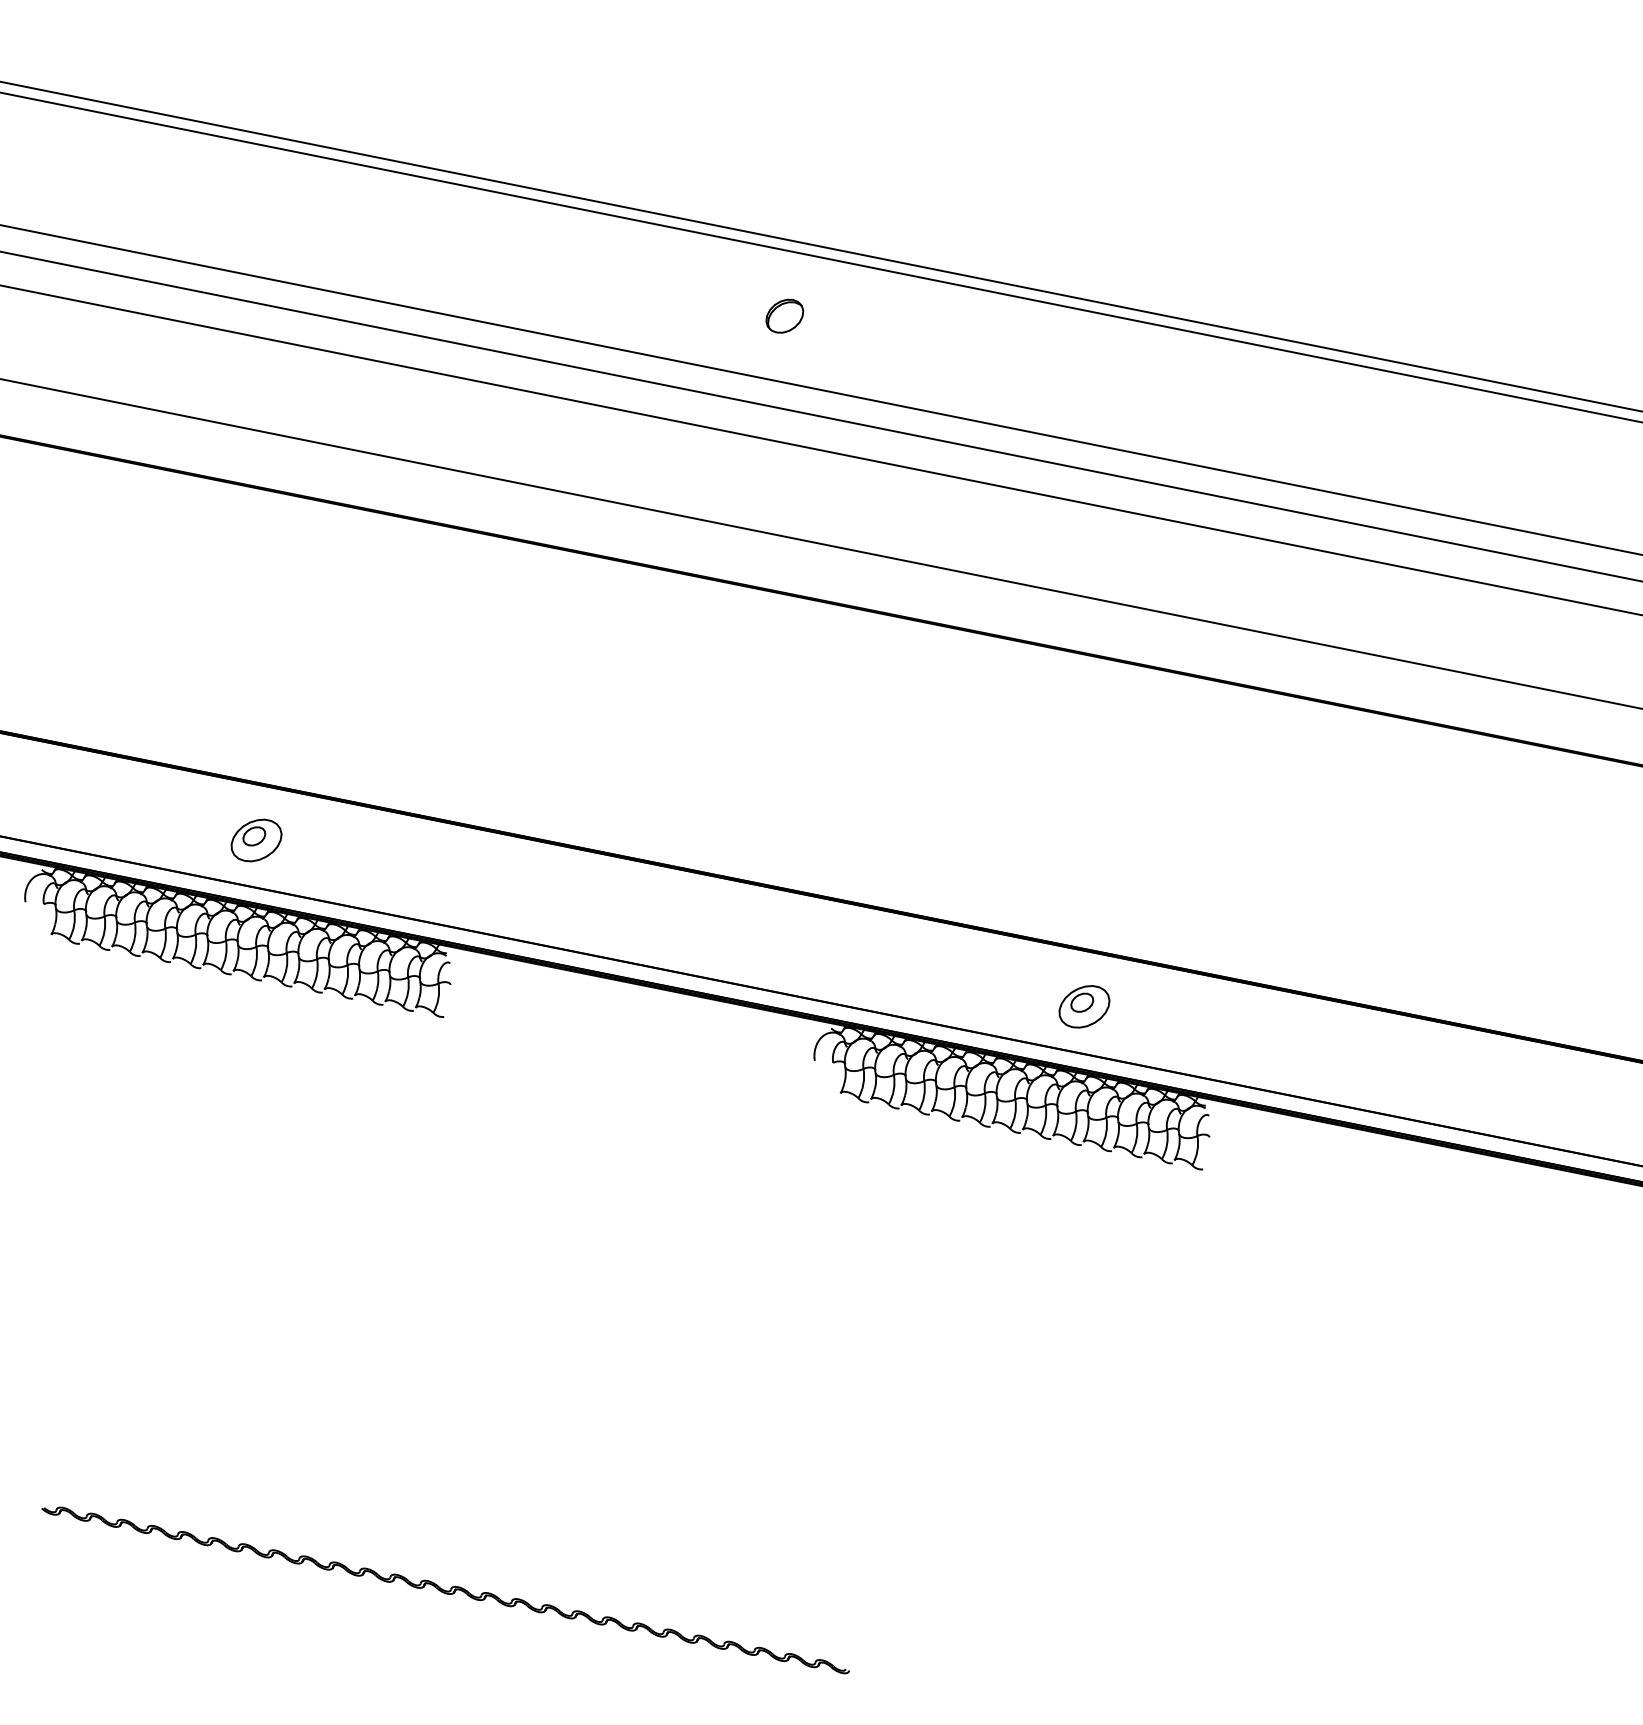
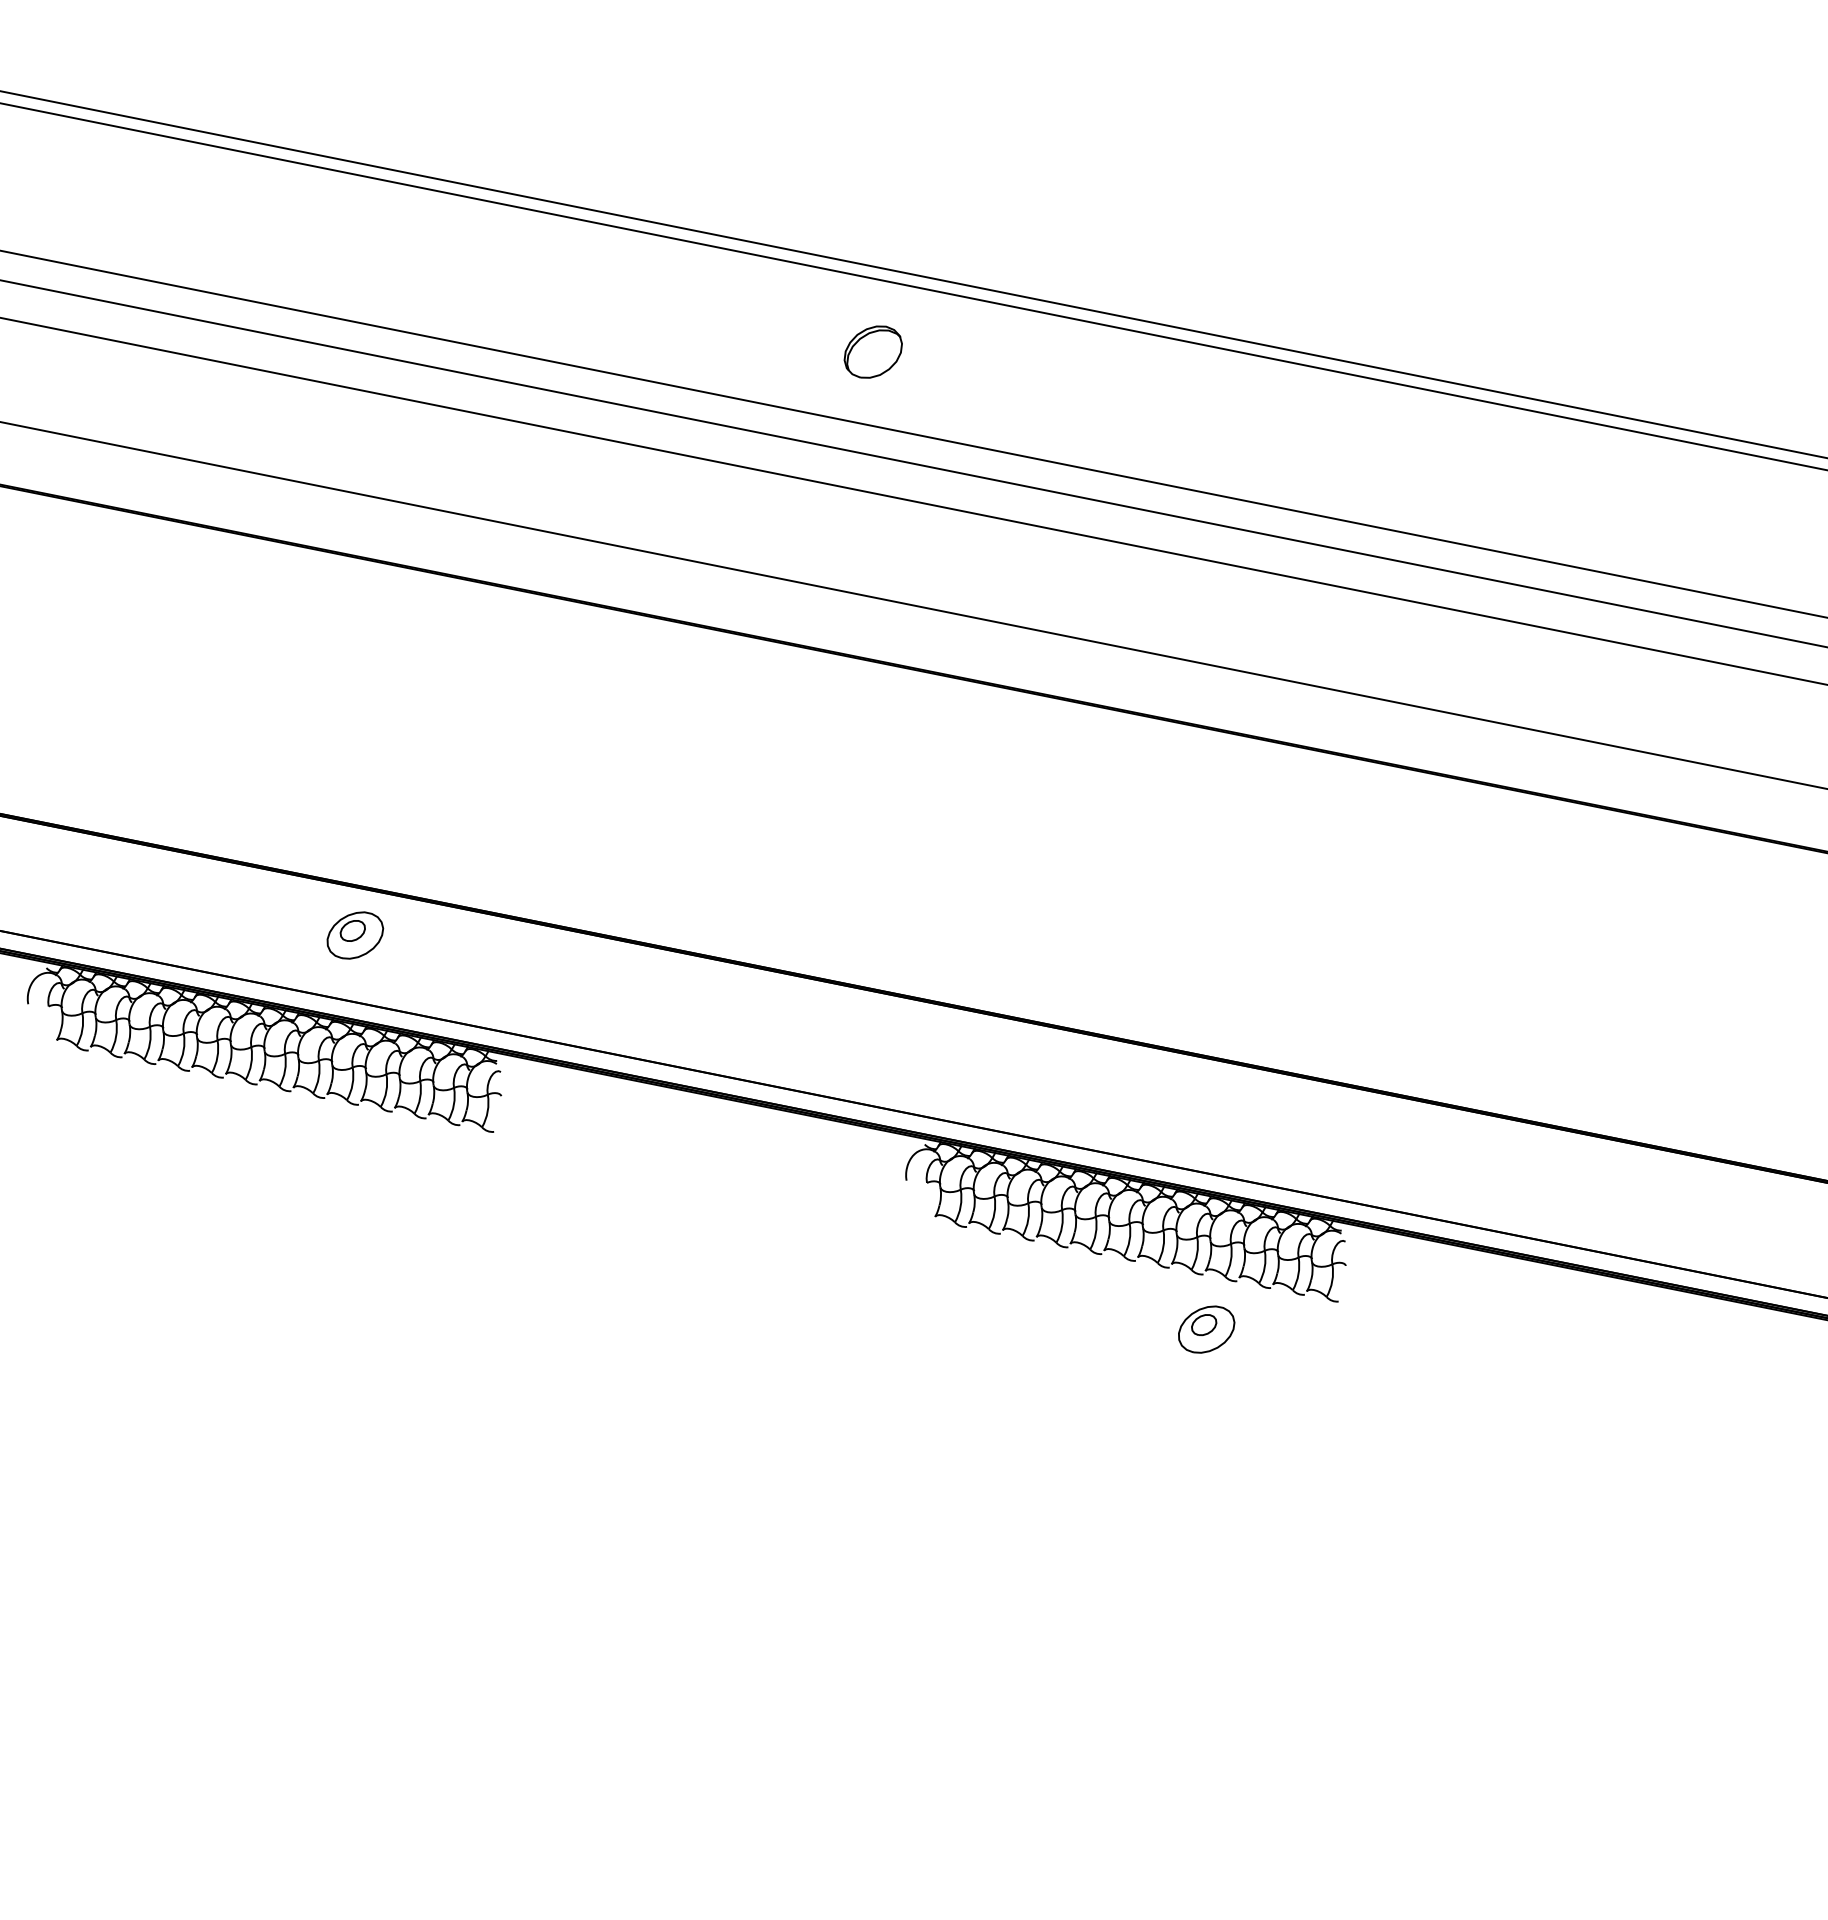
part: (784, 315) -> (872, 351), size x1.4
part: (256, 840) -> (355, 935), moved
part: (1084, 1006) -> (1206, 1329), moved
part: (445, 1590) -> (495, 1770), removed

